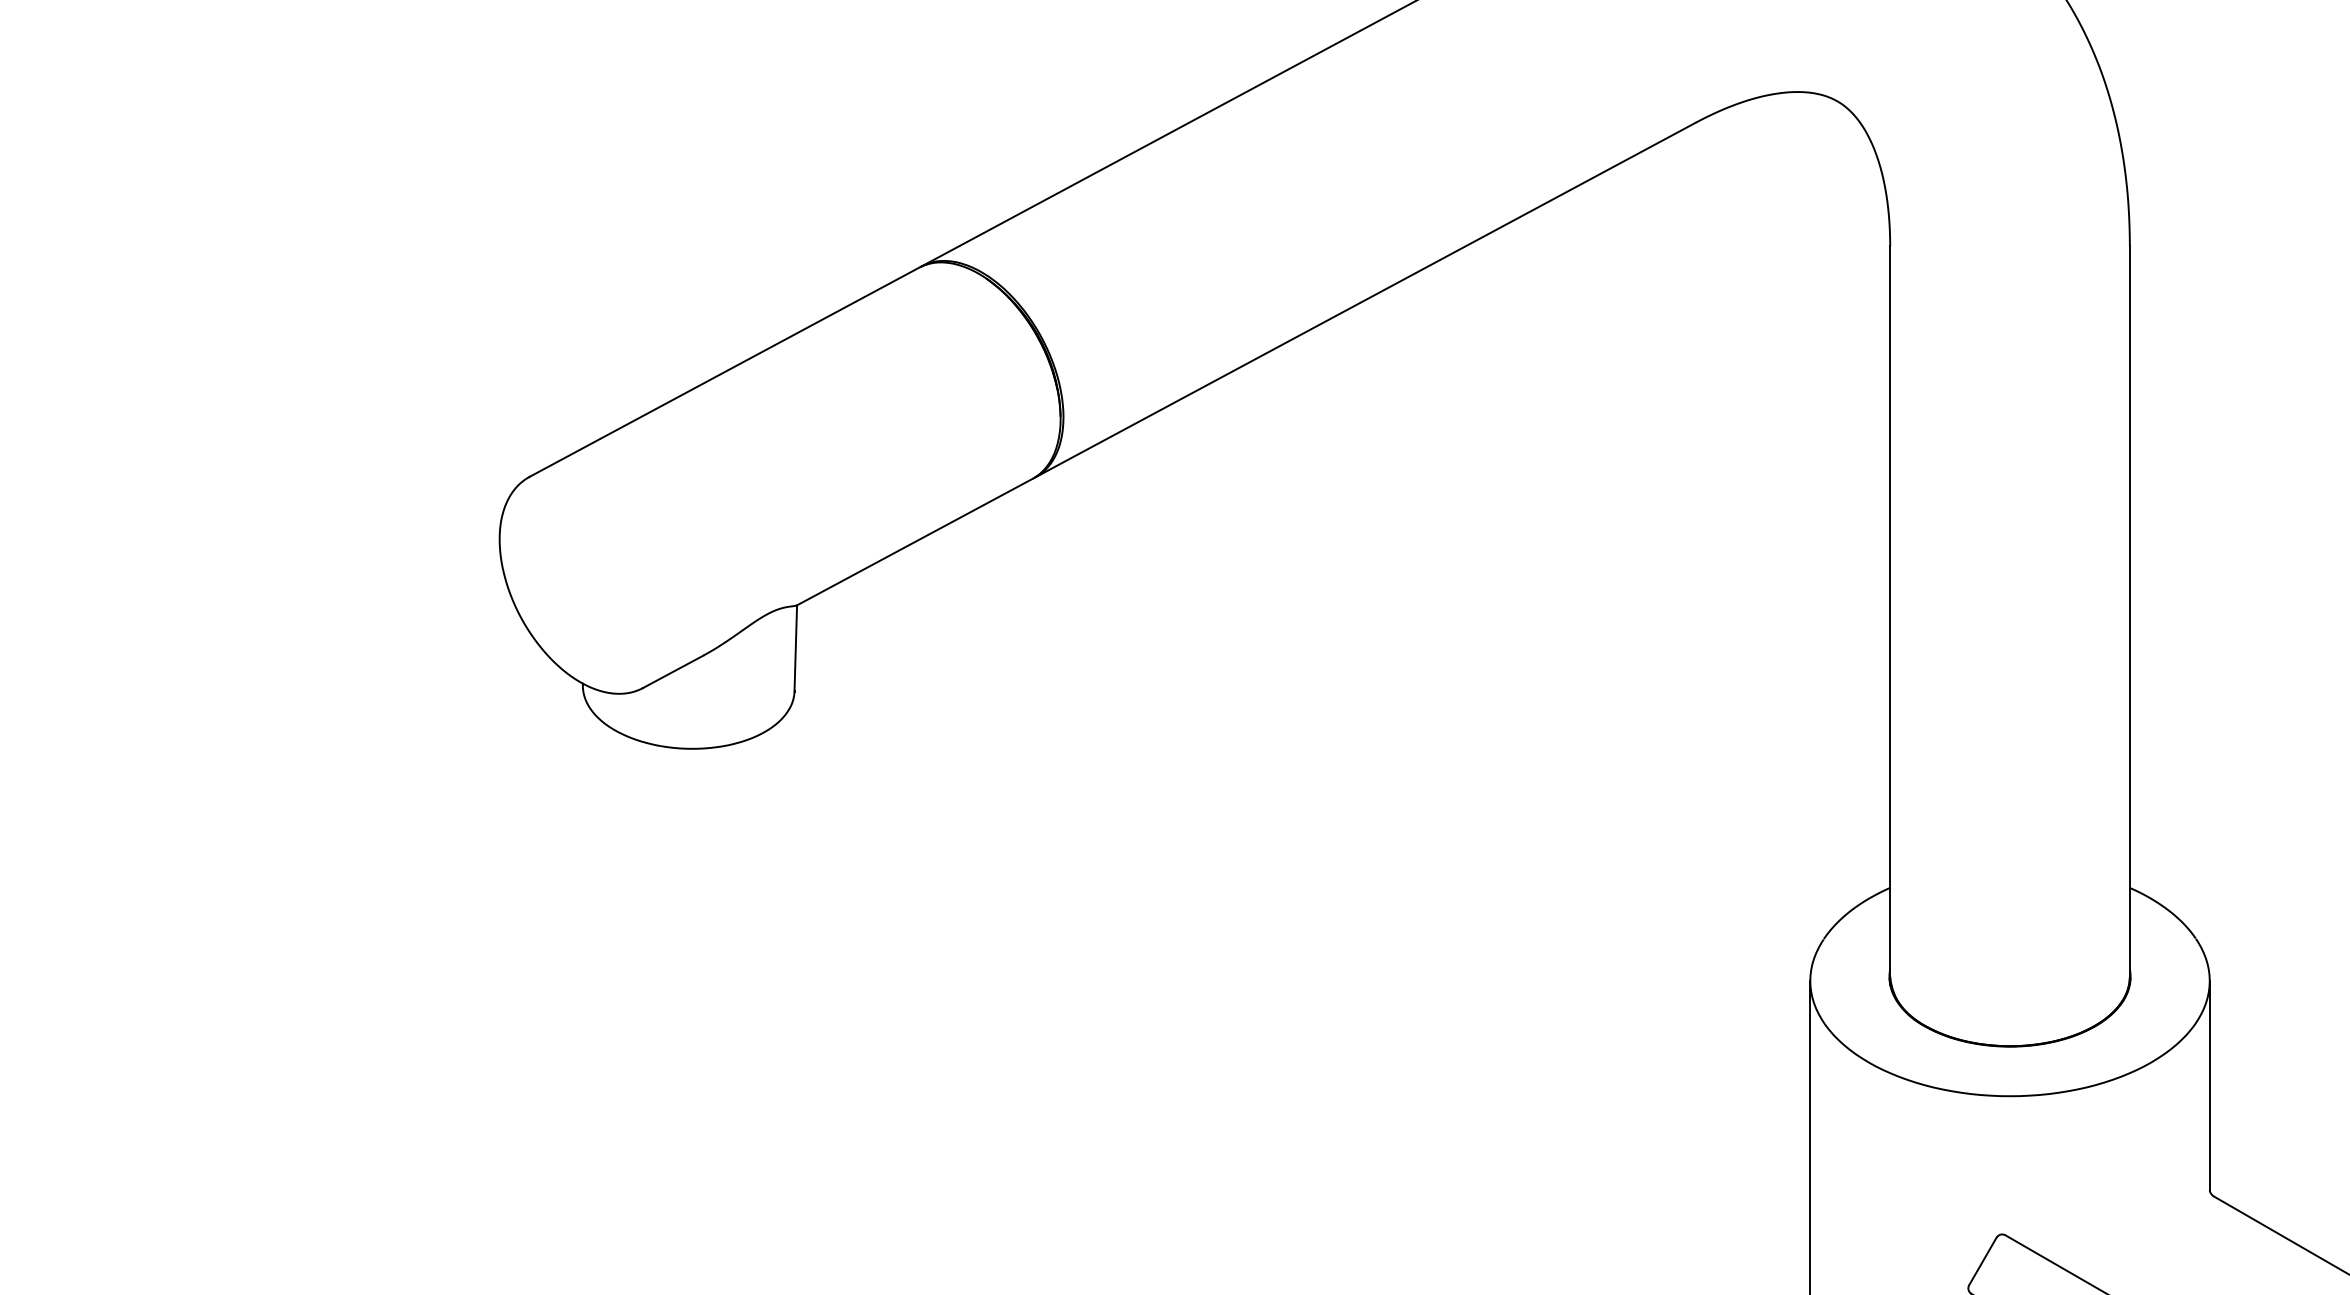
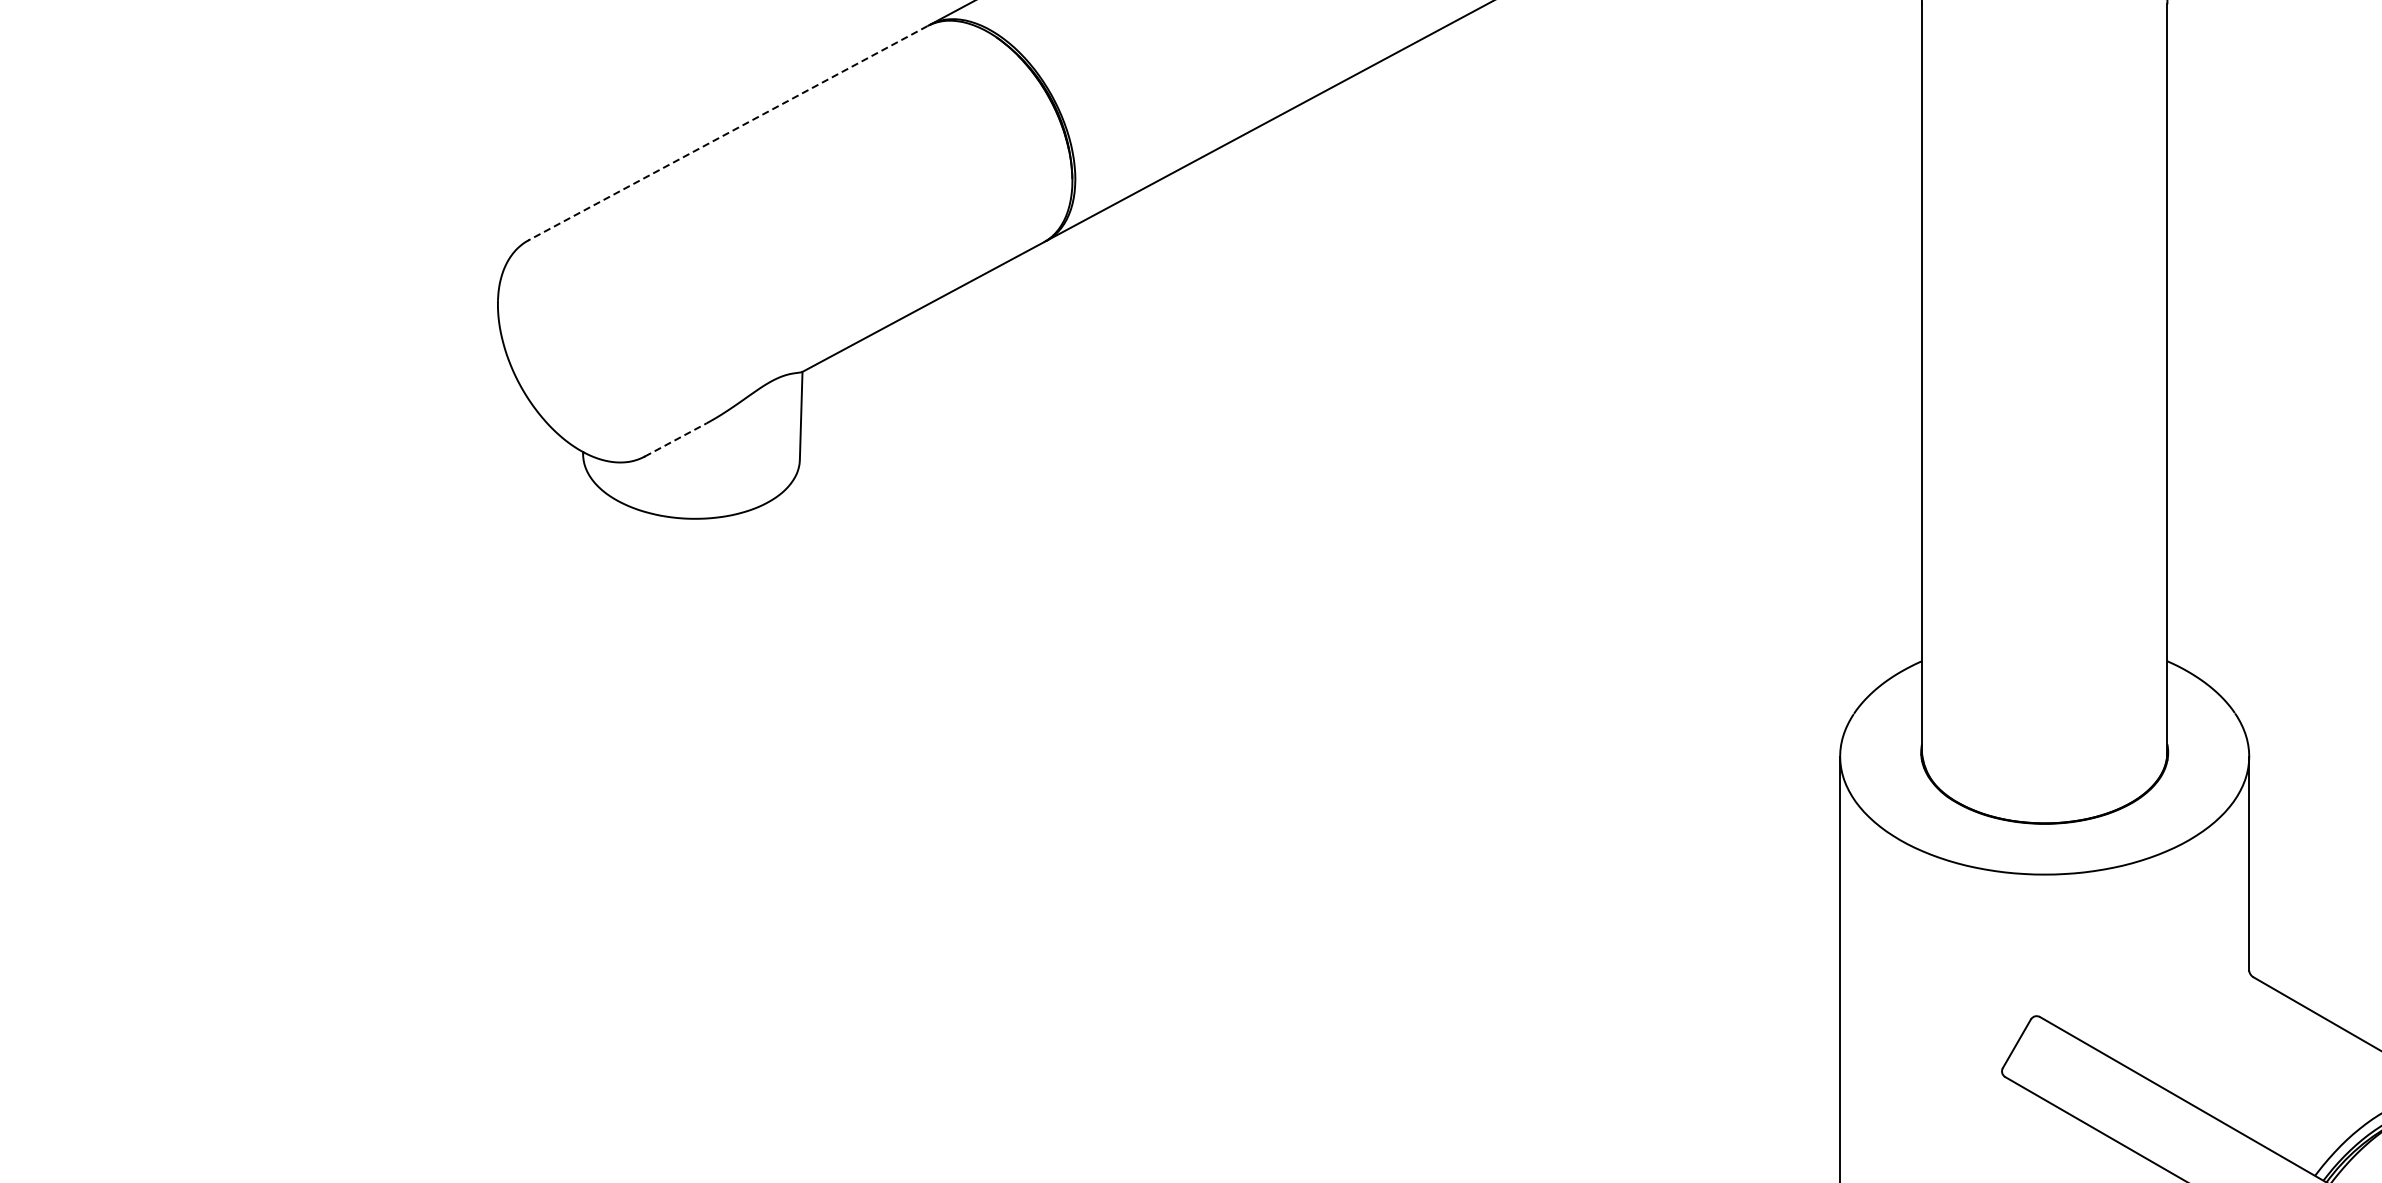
line: (723, 372) -> (727, 133), solid -> dashed
line: (673, 671) -> (675, 439), solid -> dashed

